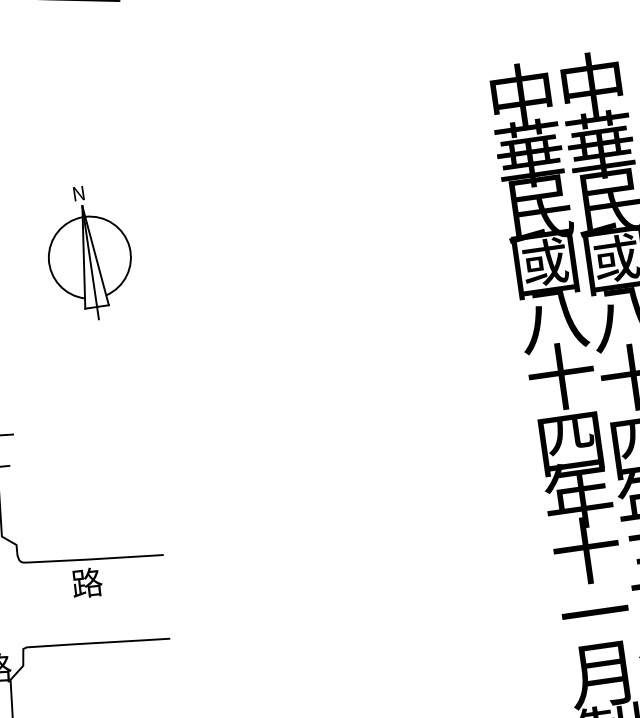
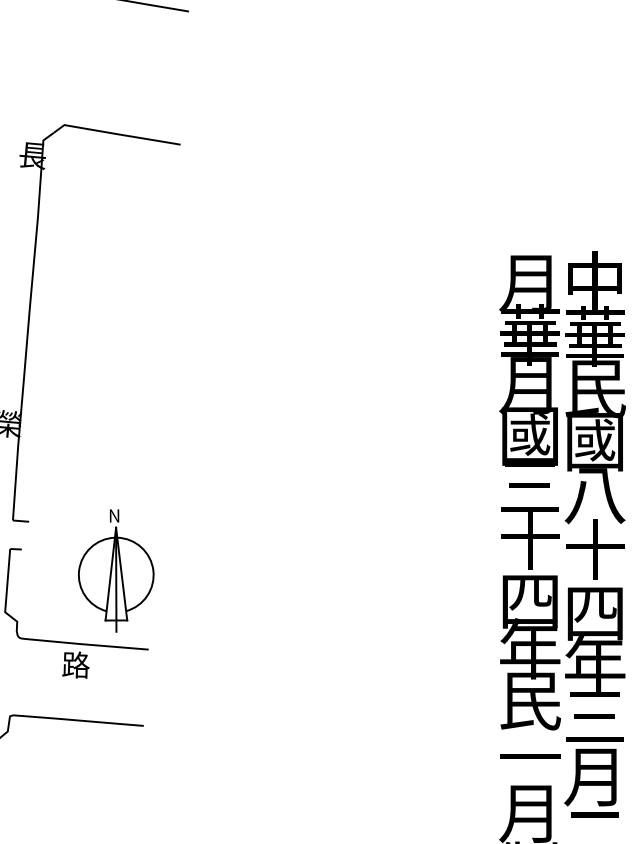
text: (518, 96) -> (527, 281), 中 -> 月
text: (536, 208) -> (529, 385), 民 -> 月
part: (89, 252) -> (116, 570), moved
text: (554, 321) -> (530, 489), 八 -> 三
text: (586, 550) -> (530, 699), 十 -> 民

